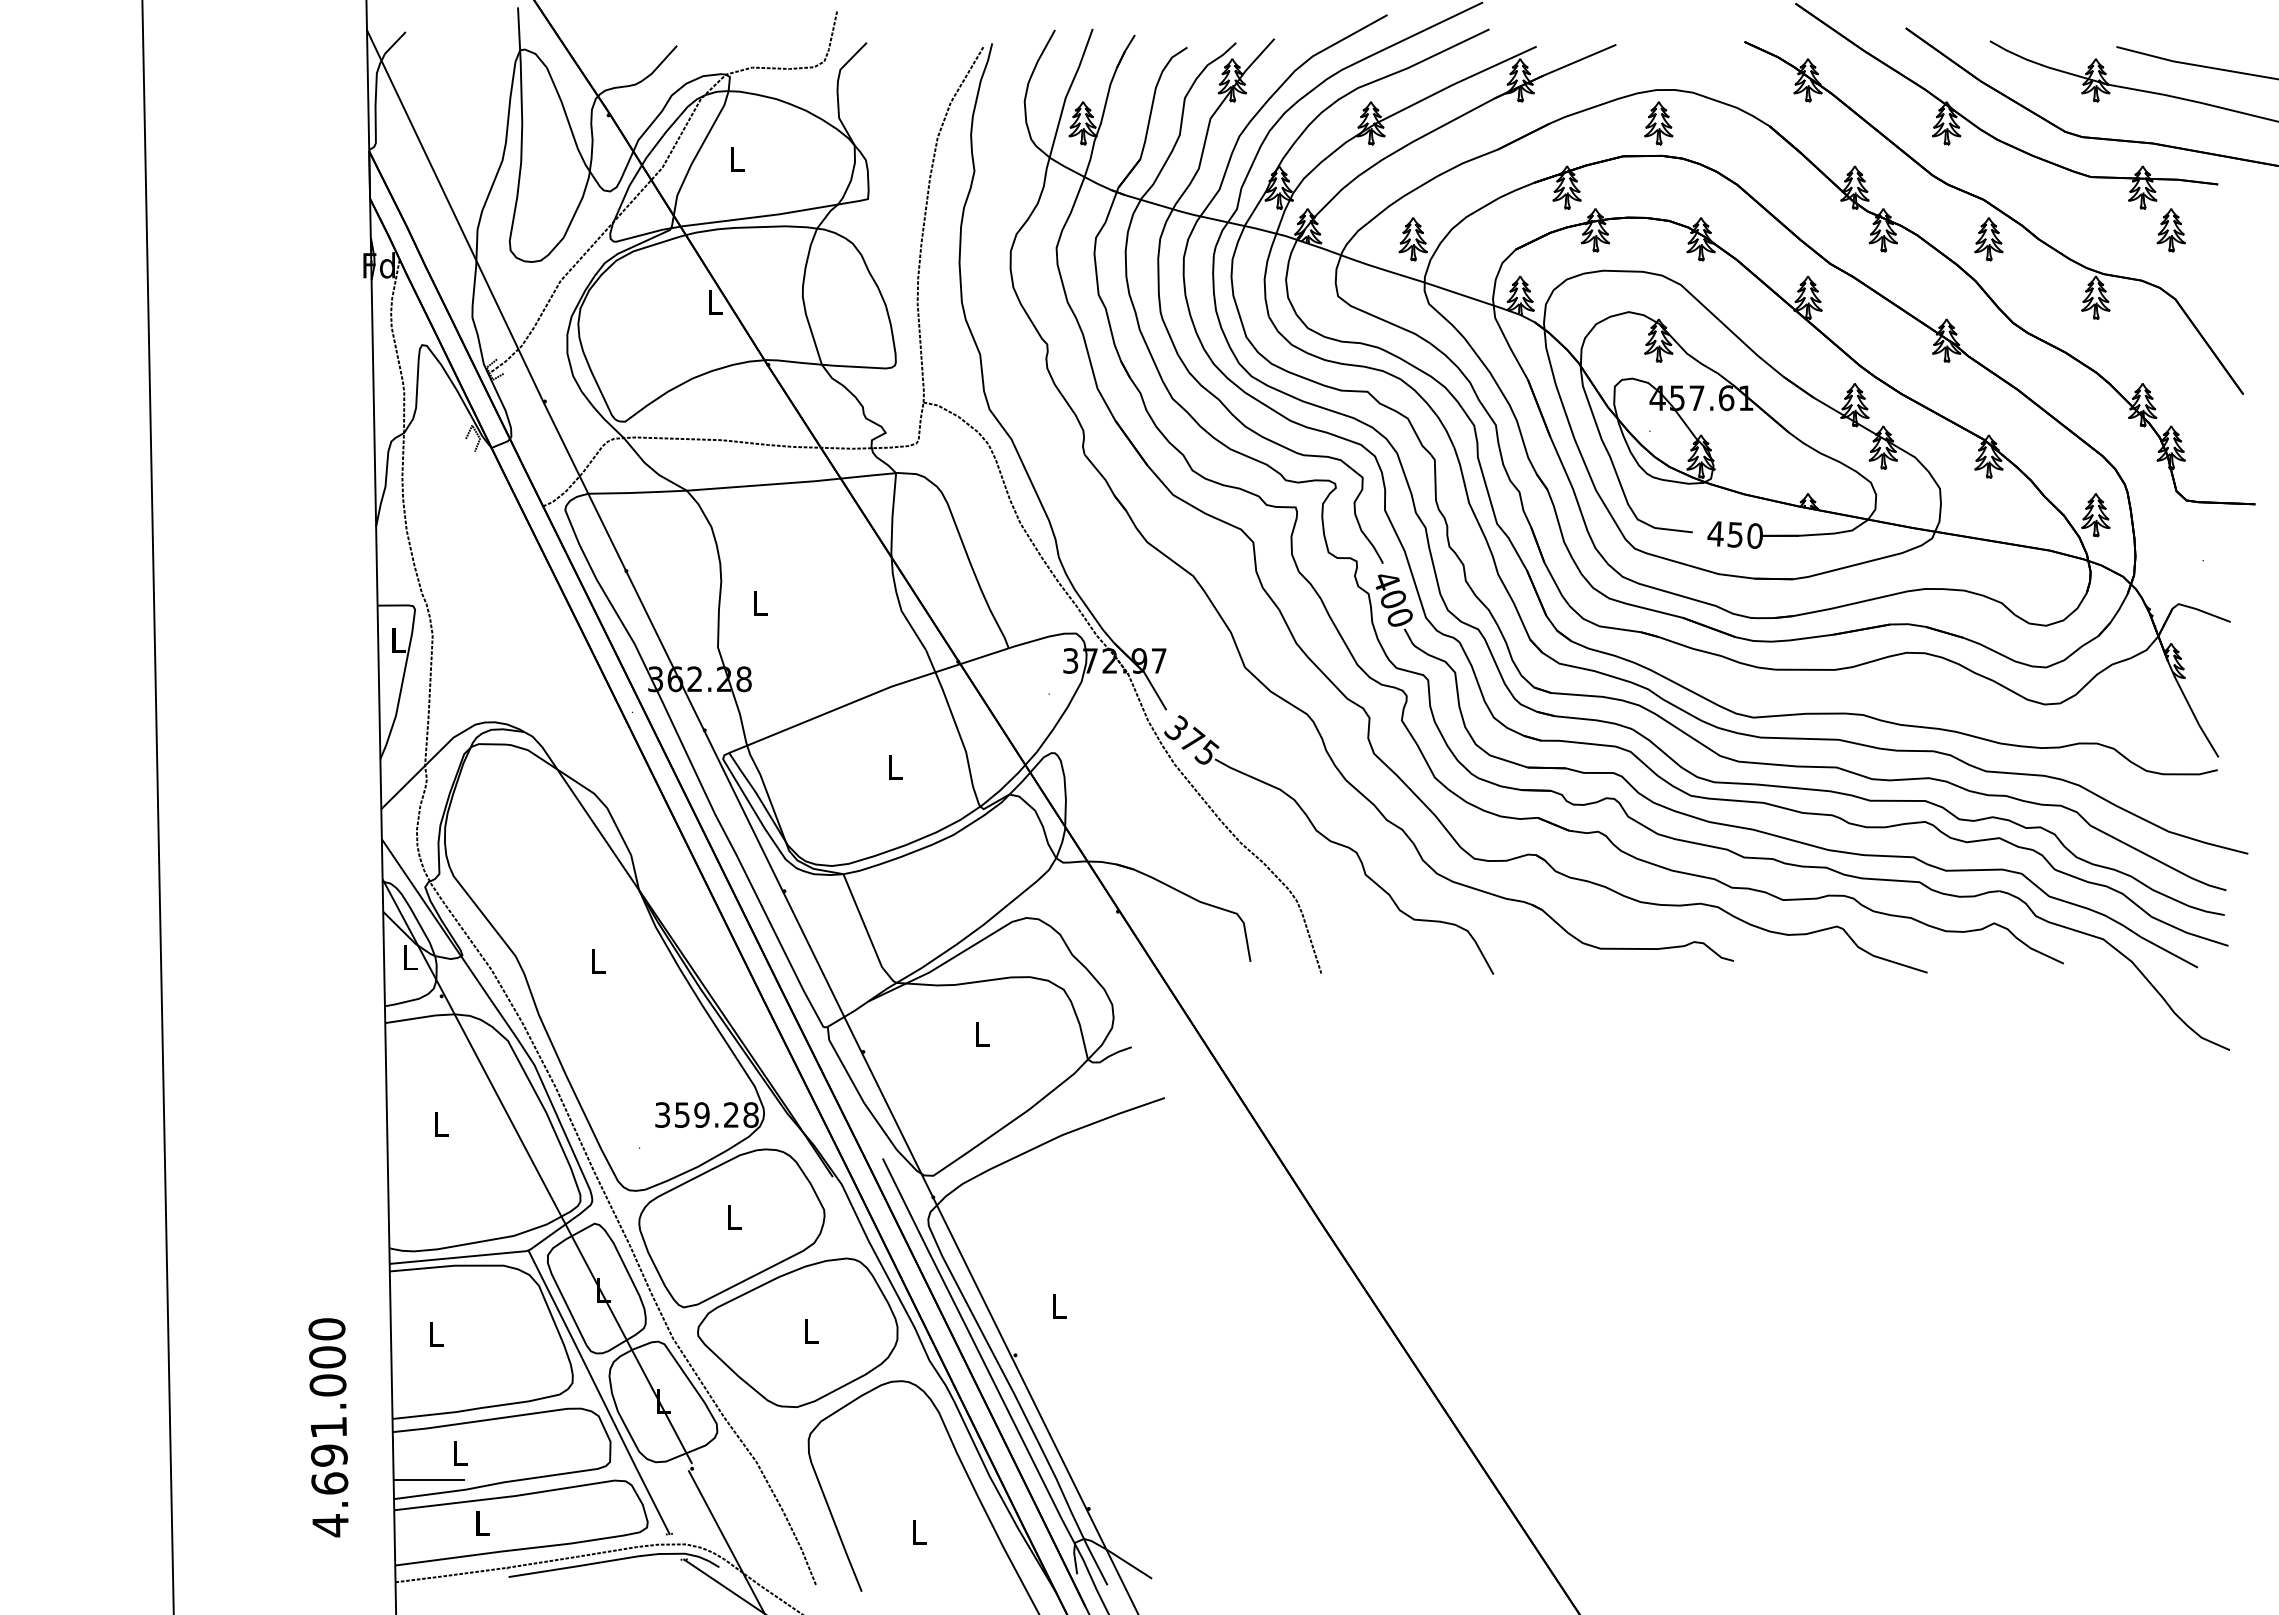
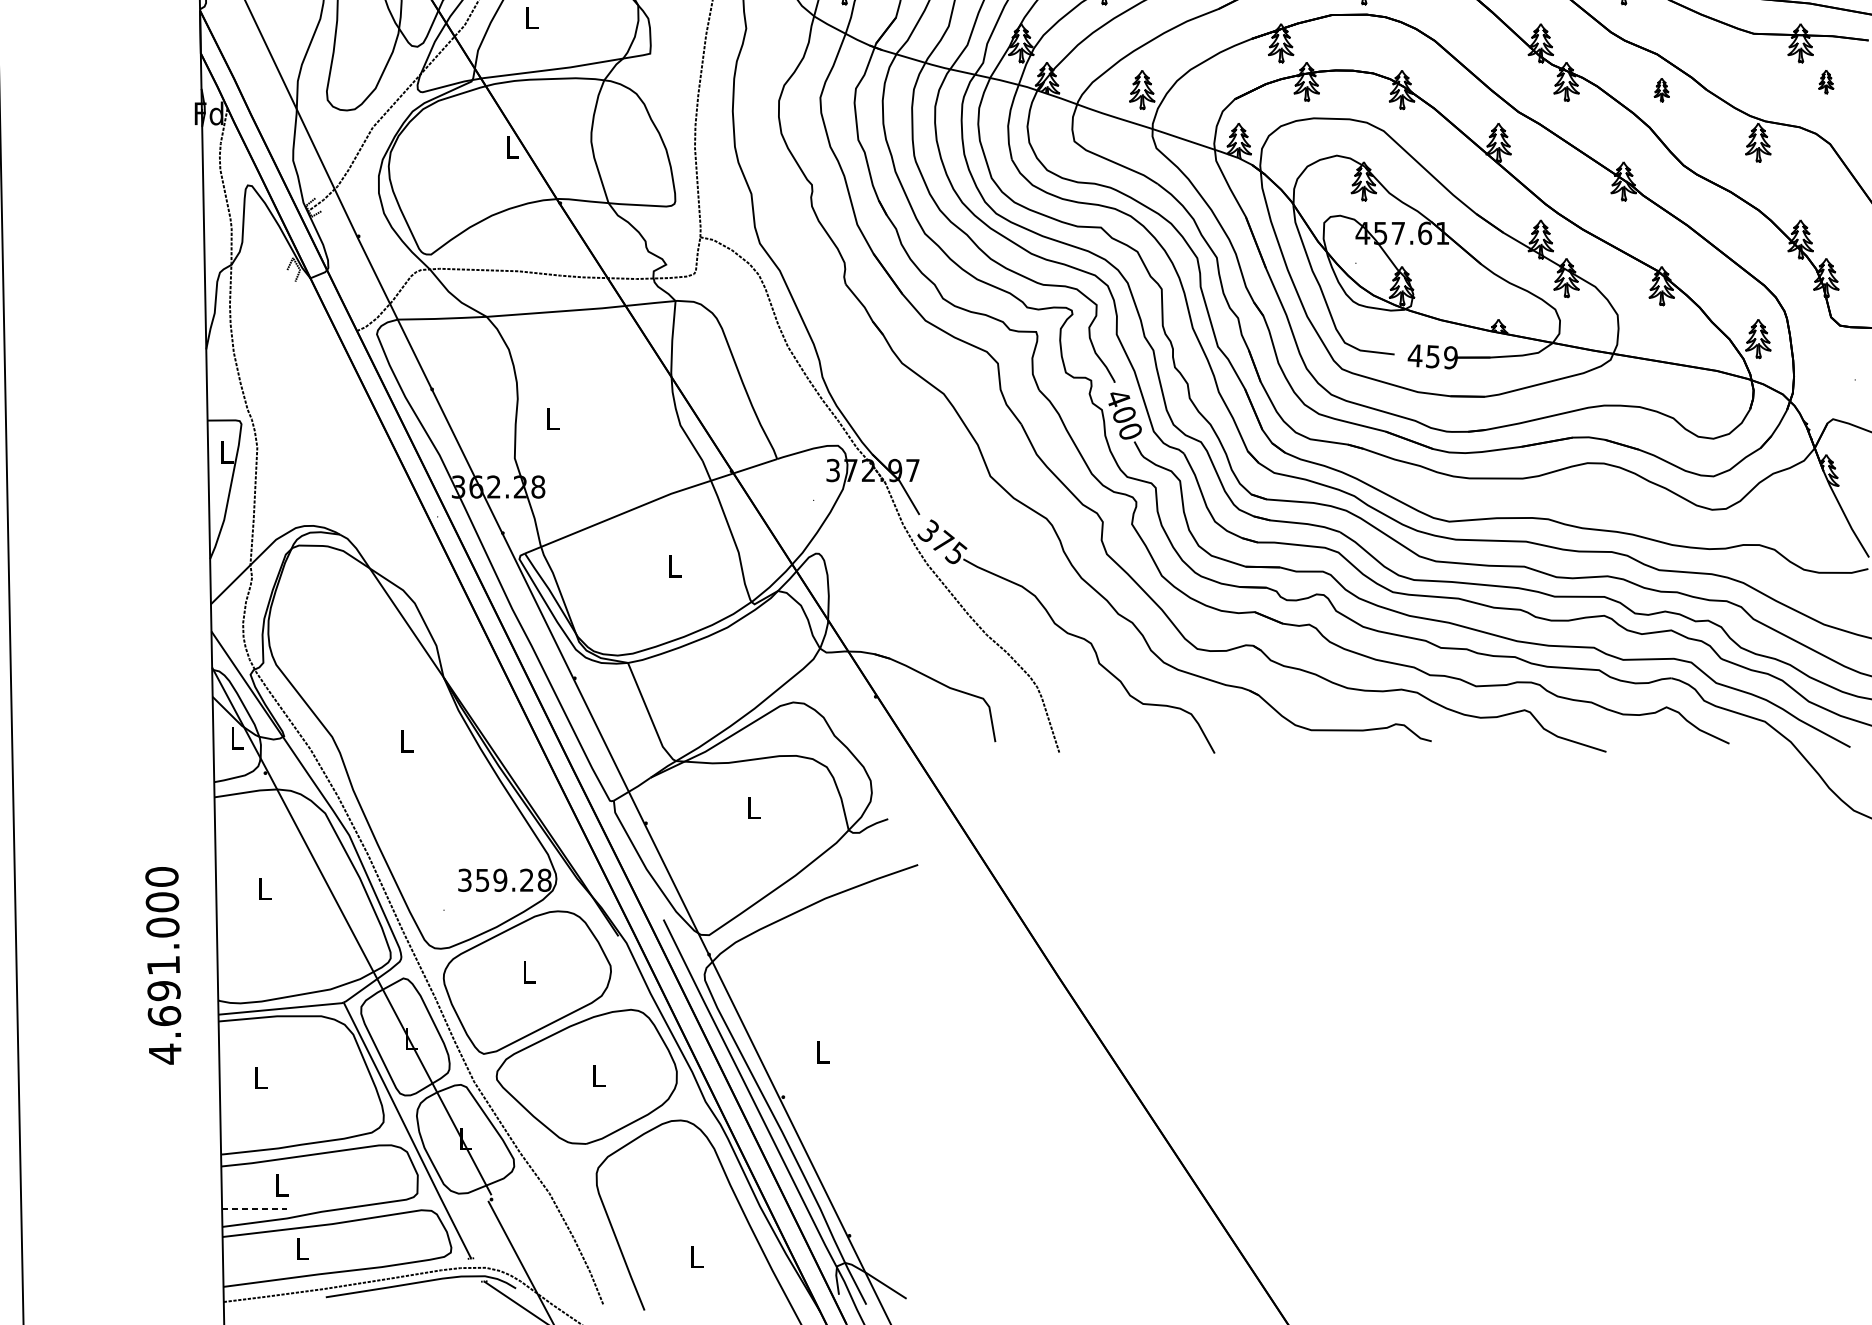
part: (2170, 230) -> (1825, 82), size x0.6
part: (1988, 239) -> (1661, 90), size x0.6
text: (1754, 535) -> (1450, 357), 450 -> 459
text: (328, 1427) -> (163, 965), moved
line: (429, 1479) -> (254, 1209), solid -> dashed

